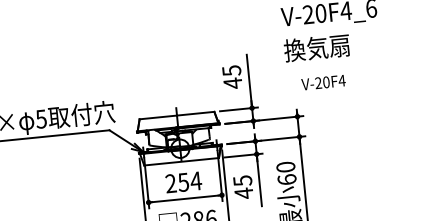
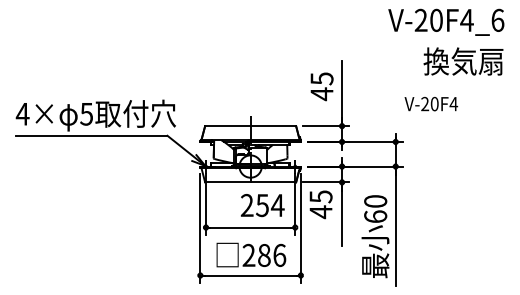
text: (316, 47) -> (463, 61), moved
text: (183, 182) -> (262, 205), moved
text: (242, 187) -> (320, 204), moved

